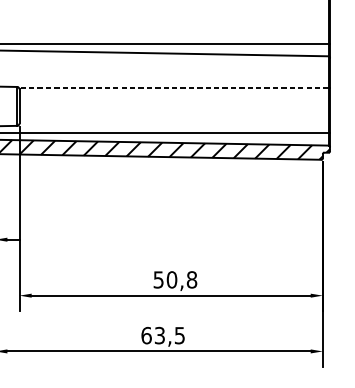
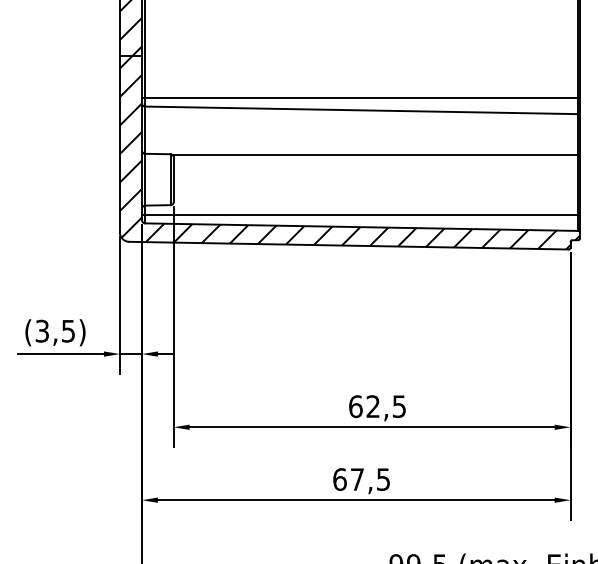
line: (173, 87) -> (375, 155), dashed -> solid
text: (175, 279) -> (377, 406), 50,8 -> 62,5
text: (159, 335) -> (356, 479), 63,5 -> 67,5

